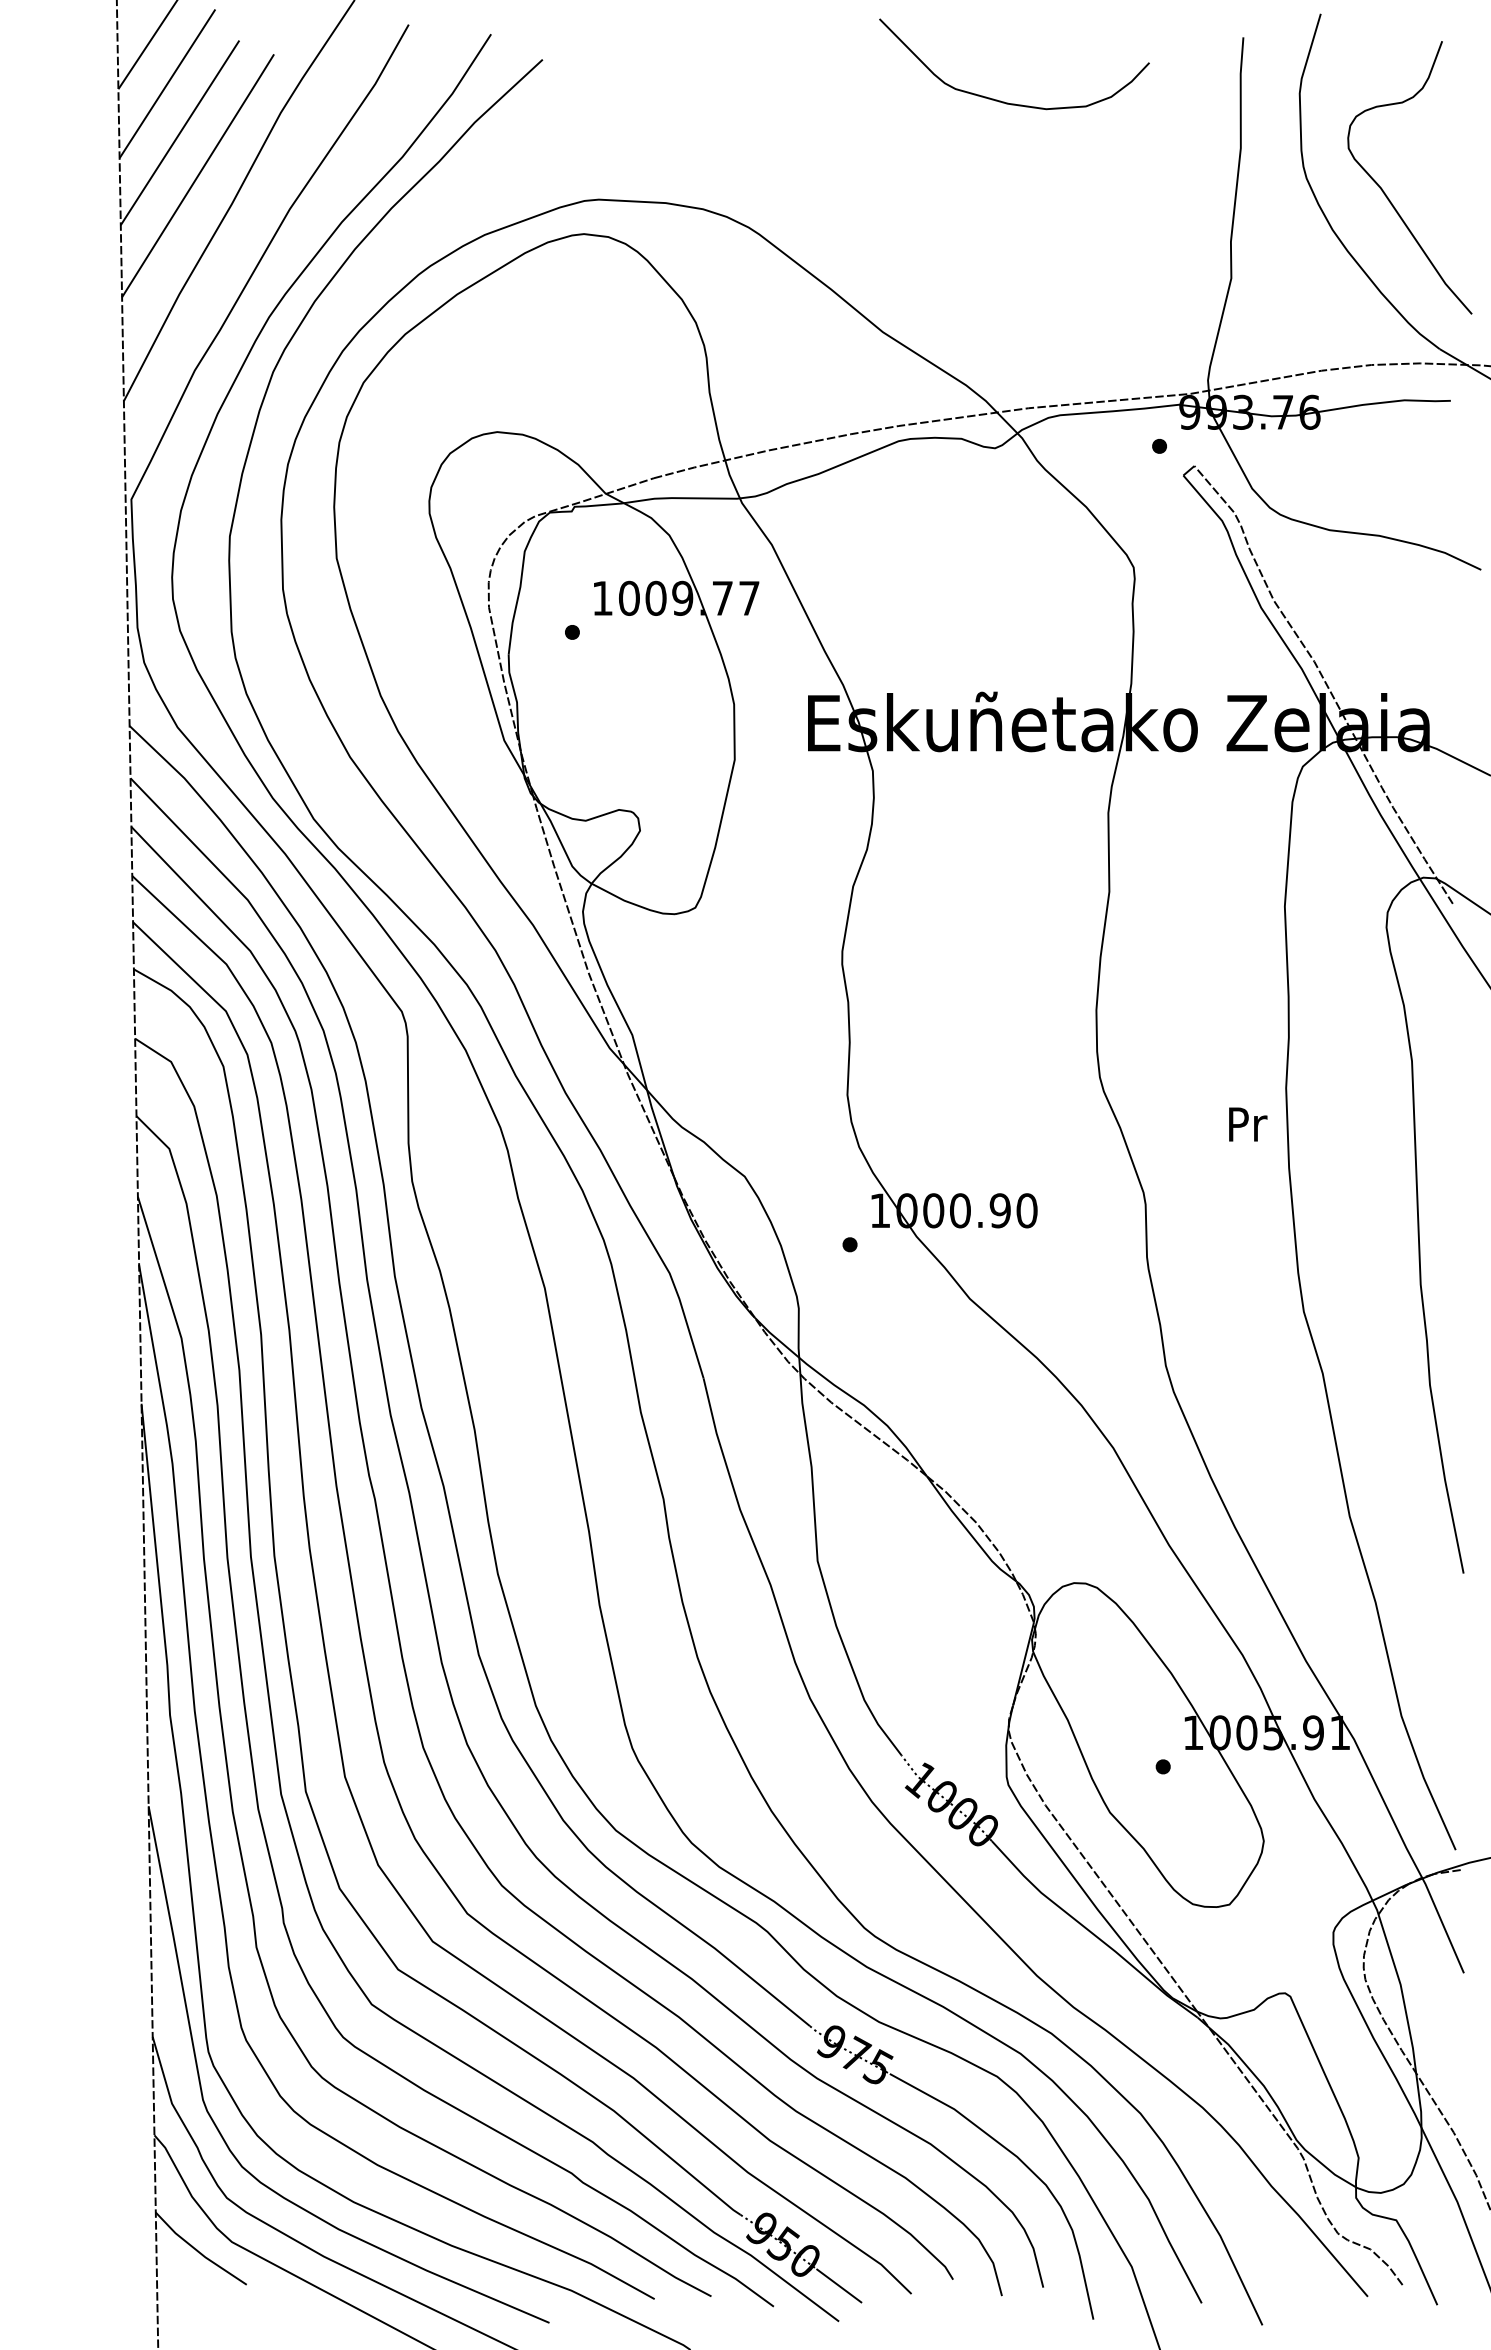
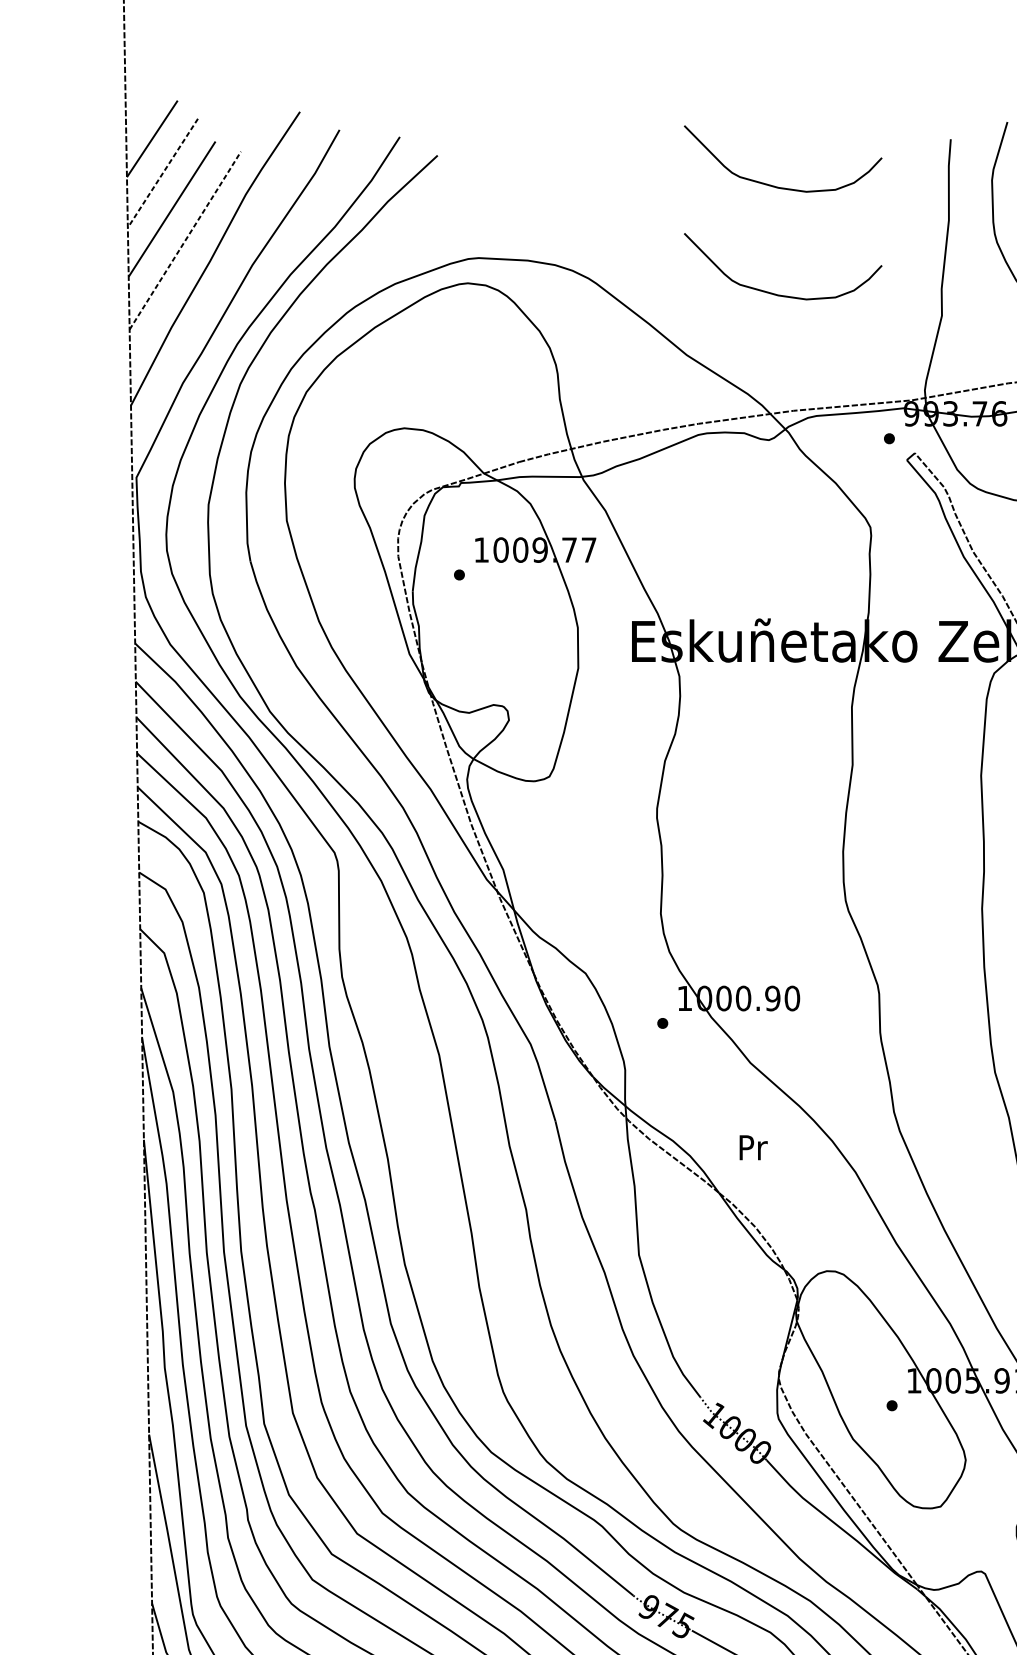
line: (167, 84) -> (162, 173), solid -> dashed
line: (198, 174) -> (185, 239), solid -> dashed
curve: (1004, 248) -> (775, 293), added
text: (1248, 1124) -> (753, 1147), moved

